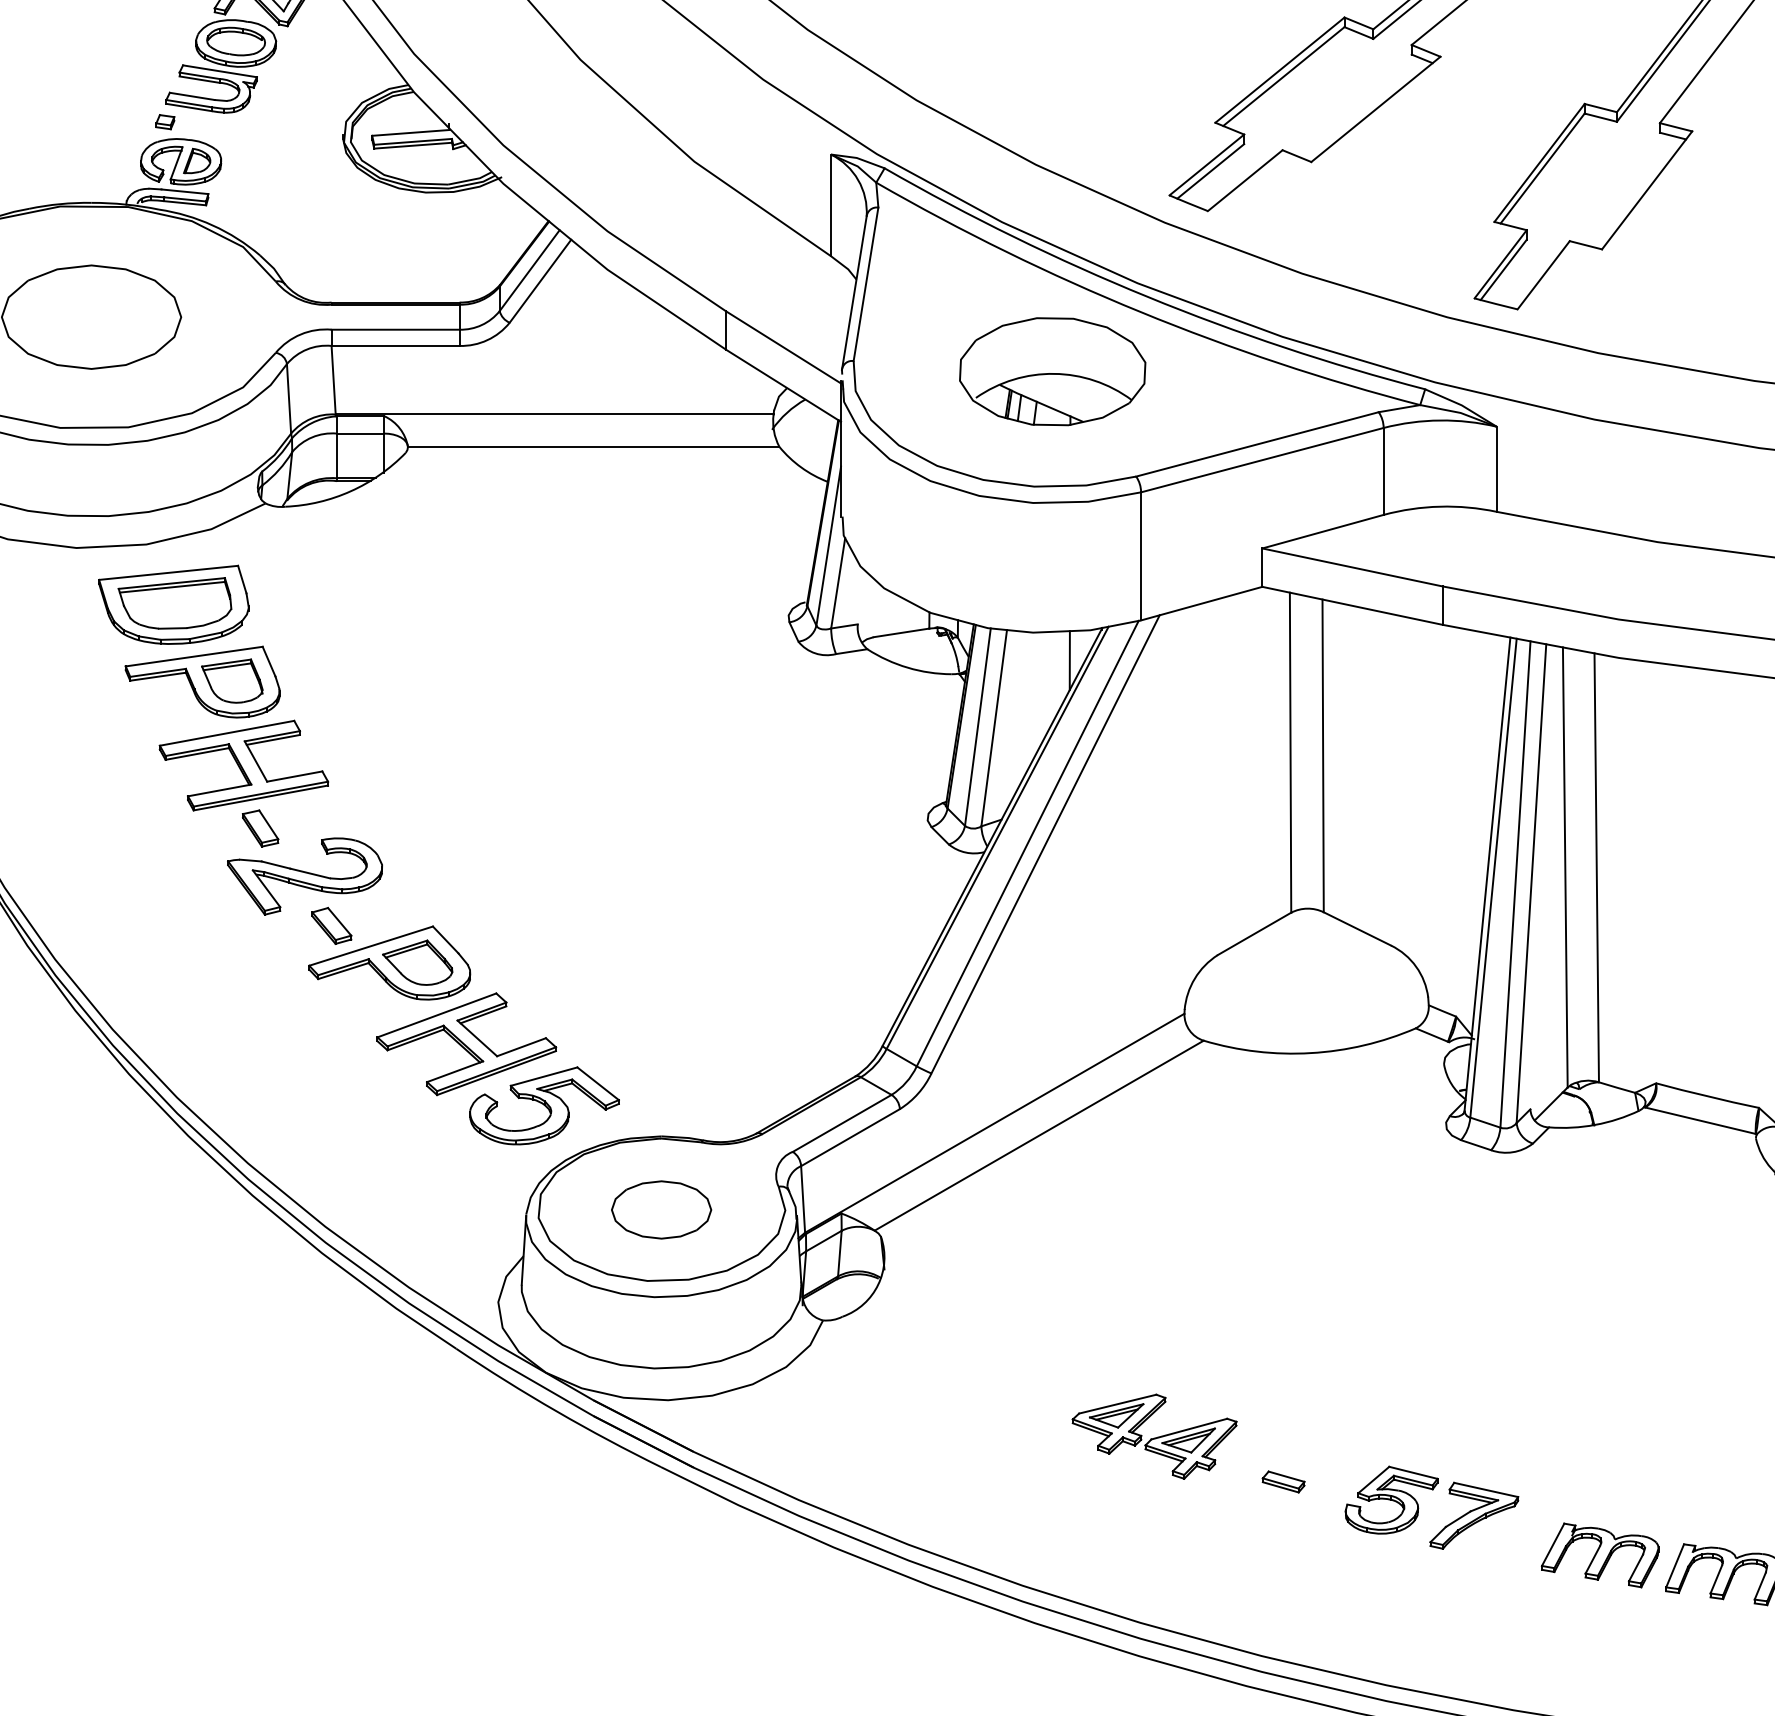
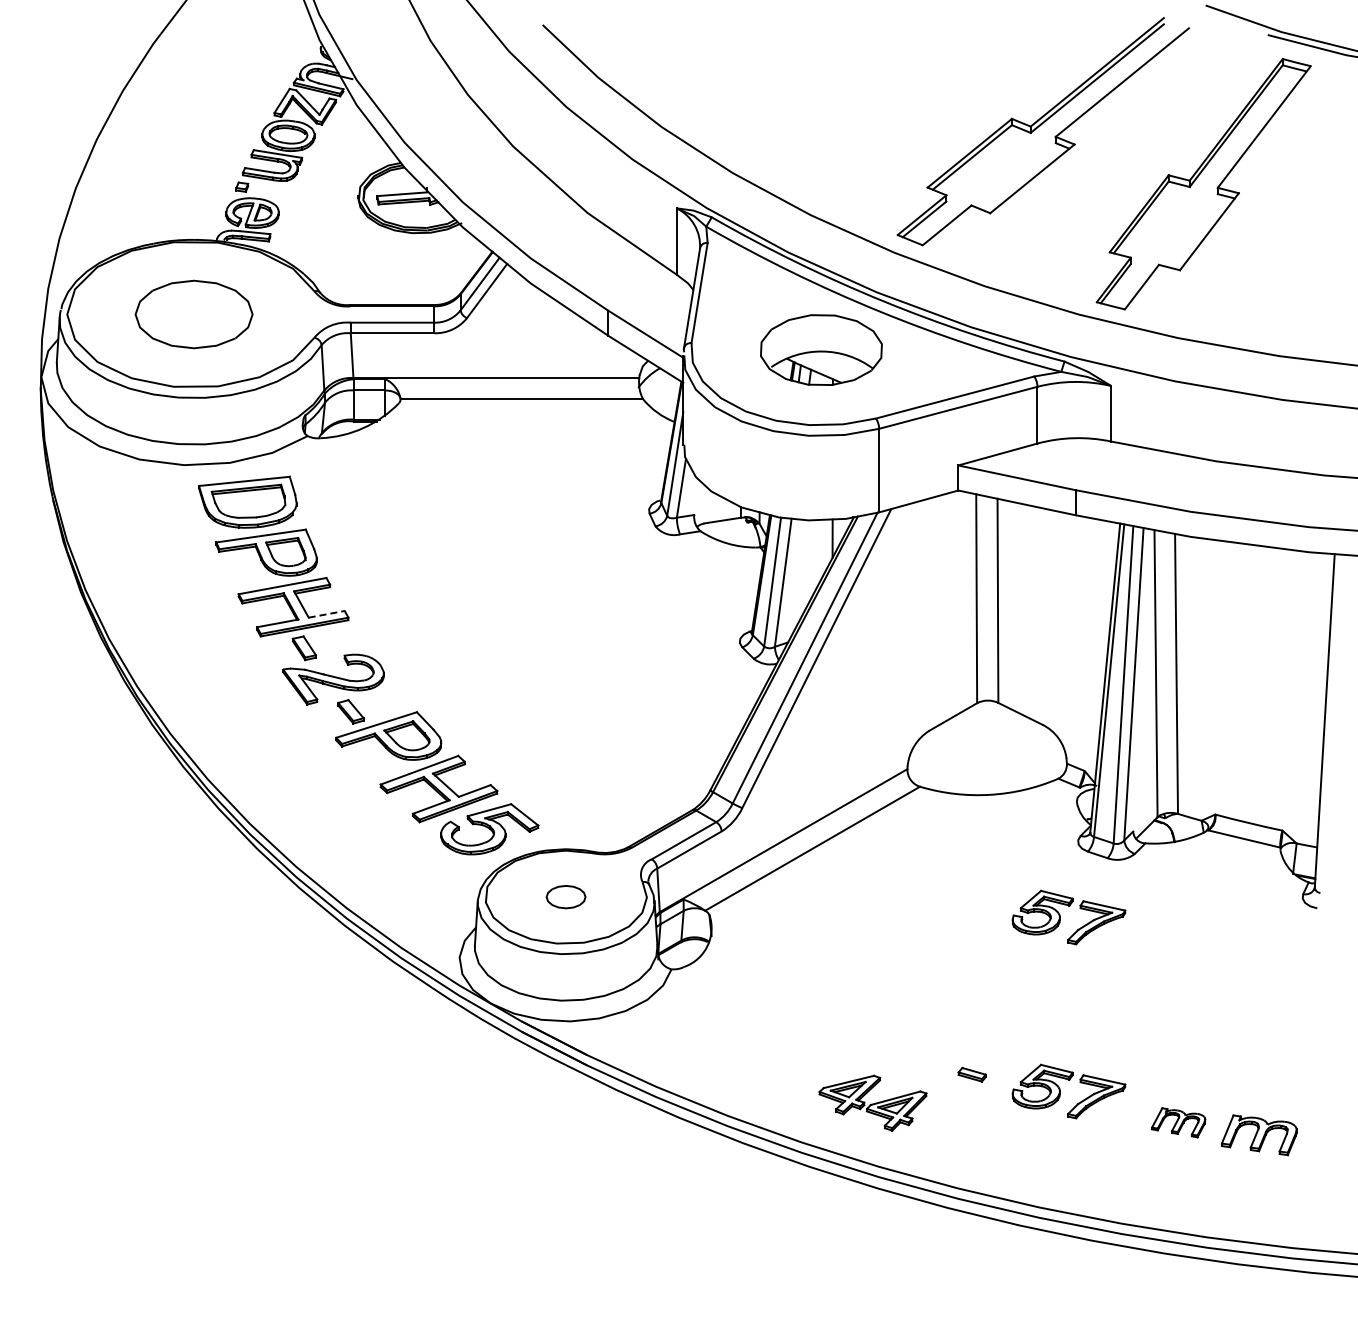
line: (295, 776) -> (327, 614), solid -> dashed
part: (660, 1208) -> (565, 896), size x0.6
part: (1418, 1241) -> (1060, 917), added
part: (1153, 1435) -> (872, 1102), moved
part: (1599, 1555) -> (1178, 1122), size x0.7

